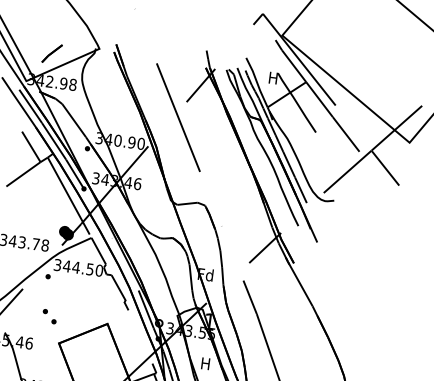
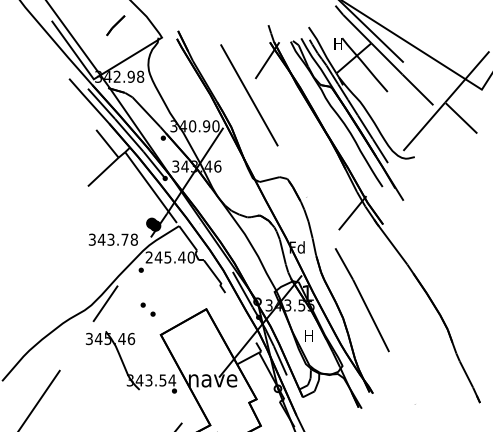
line: (51, 53) -> (115, 25), moved
text: (73, 267) -> (165, 257), 344.50 -> 245.40

